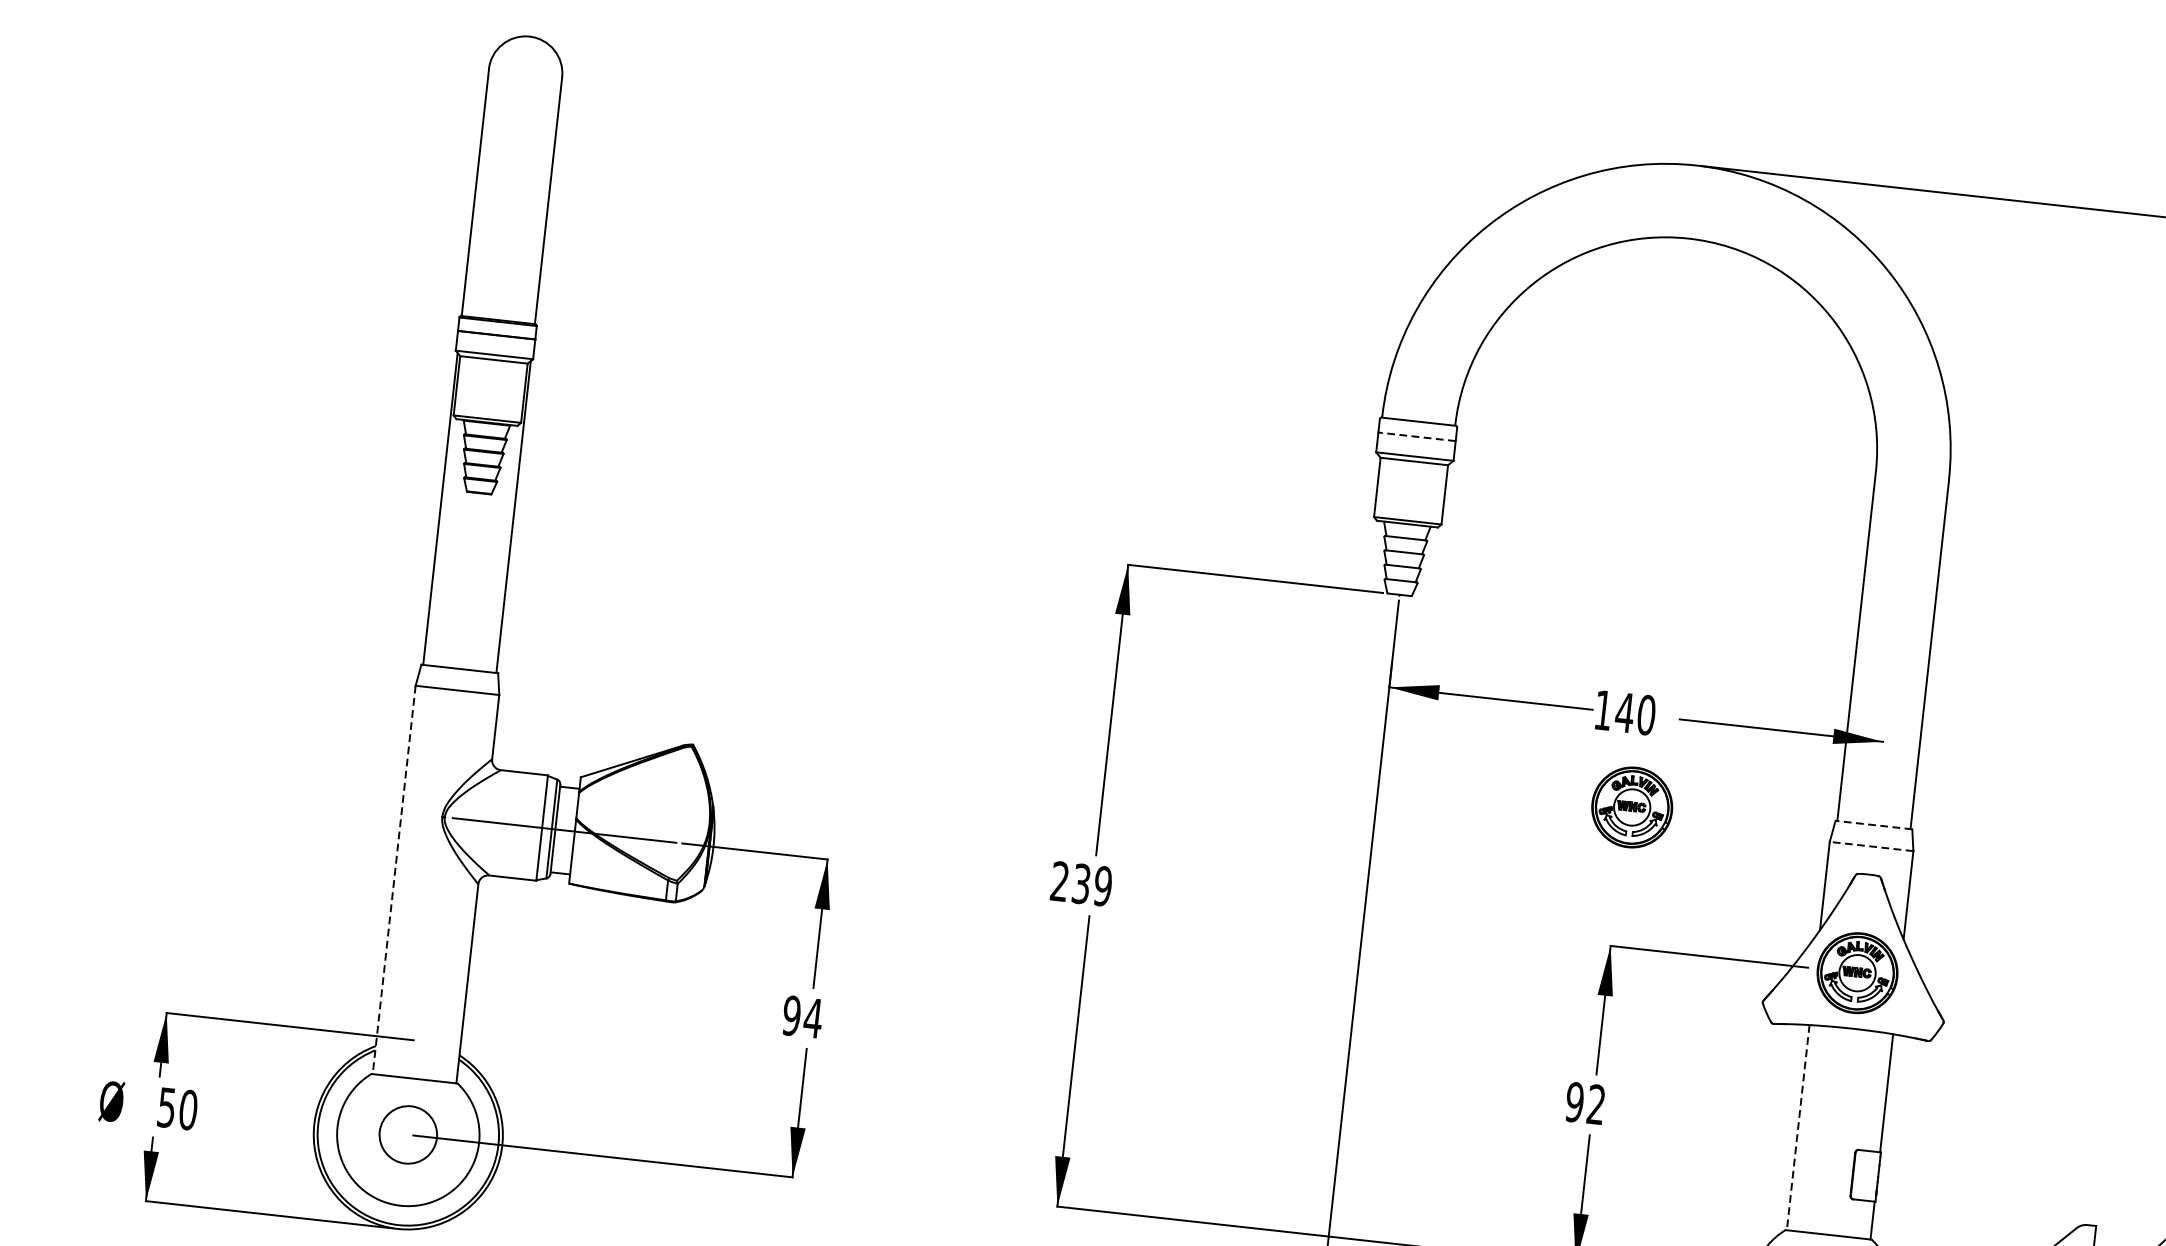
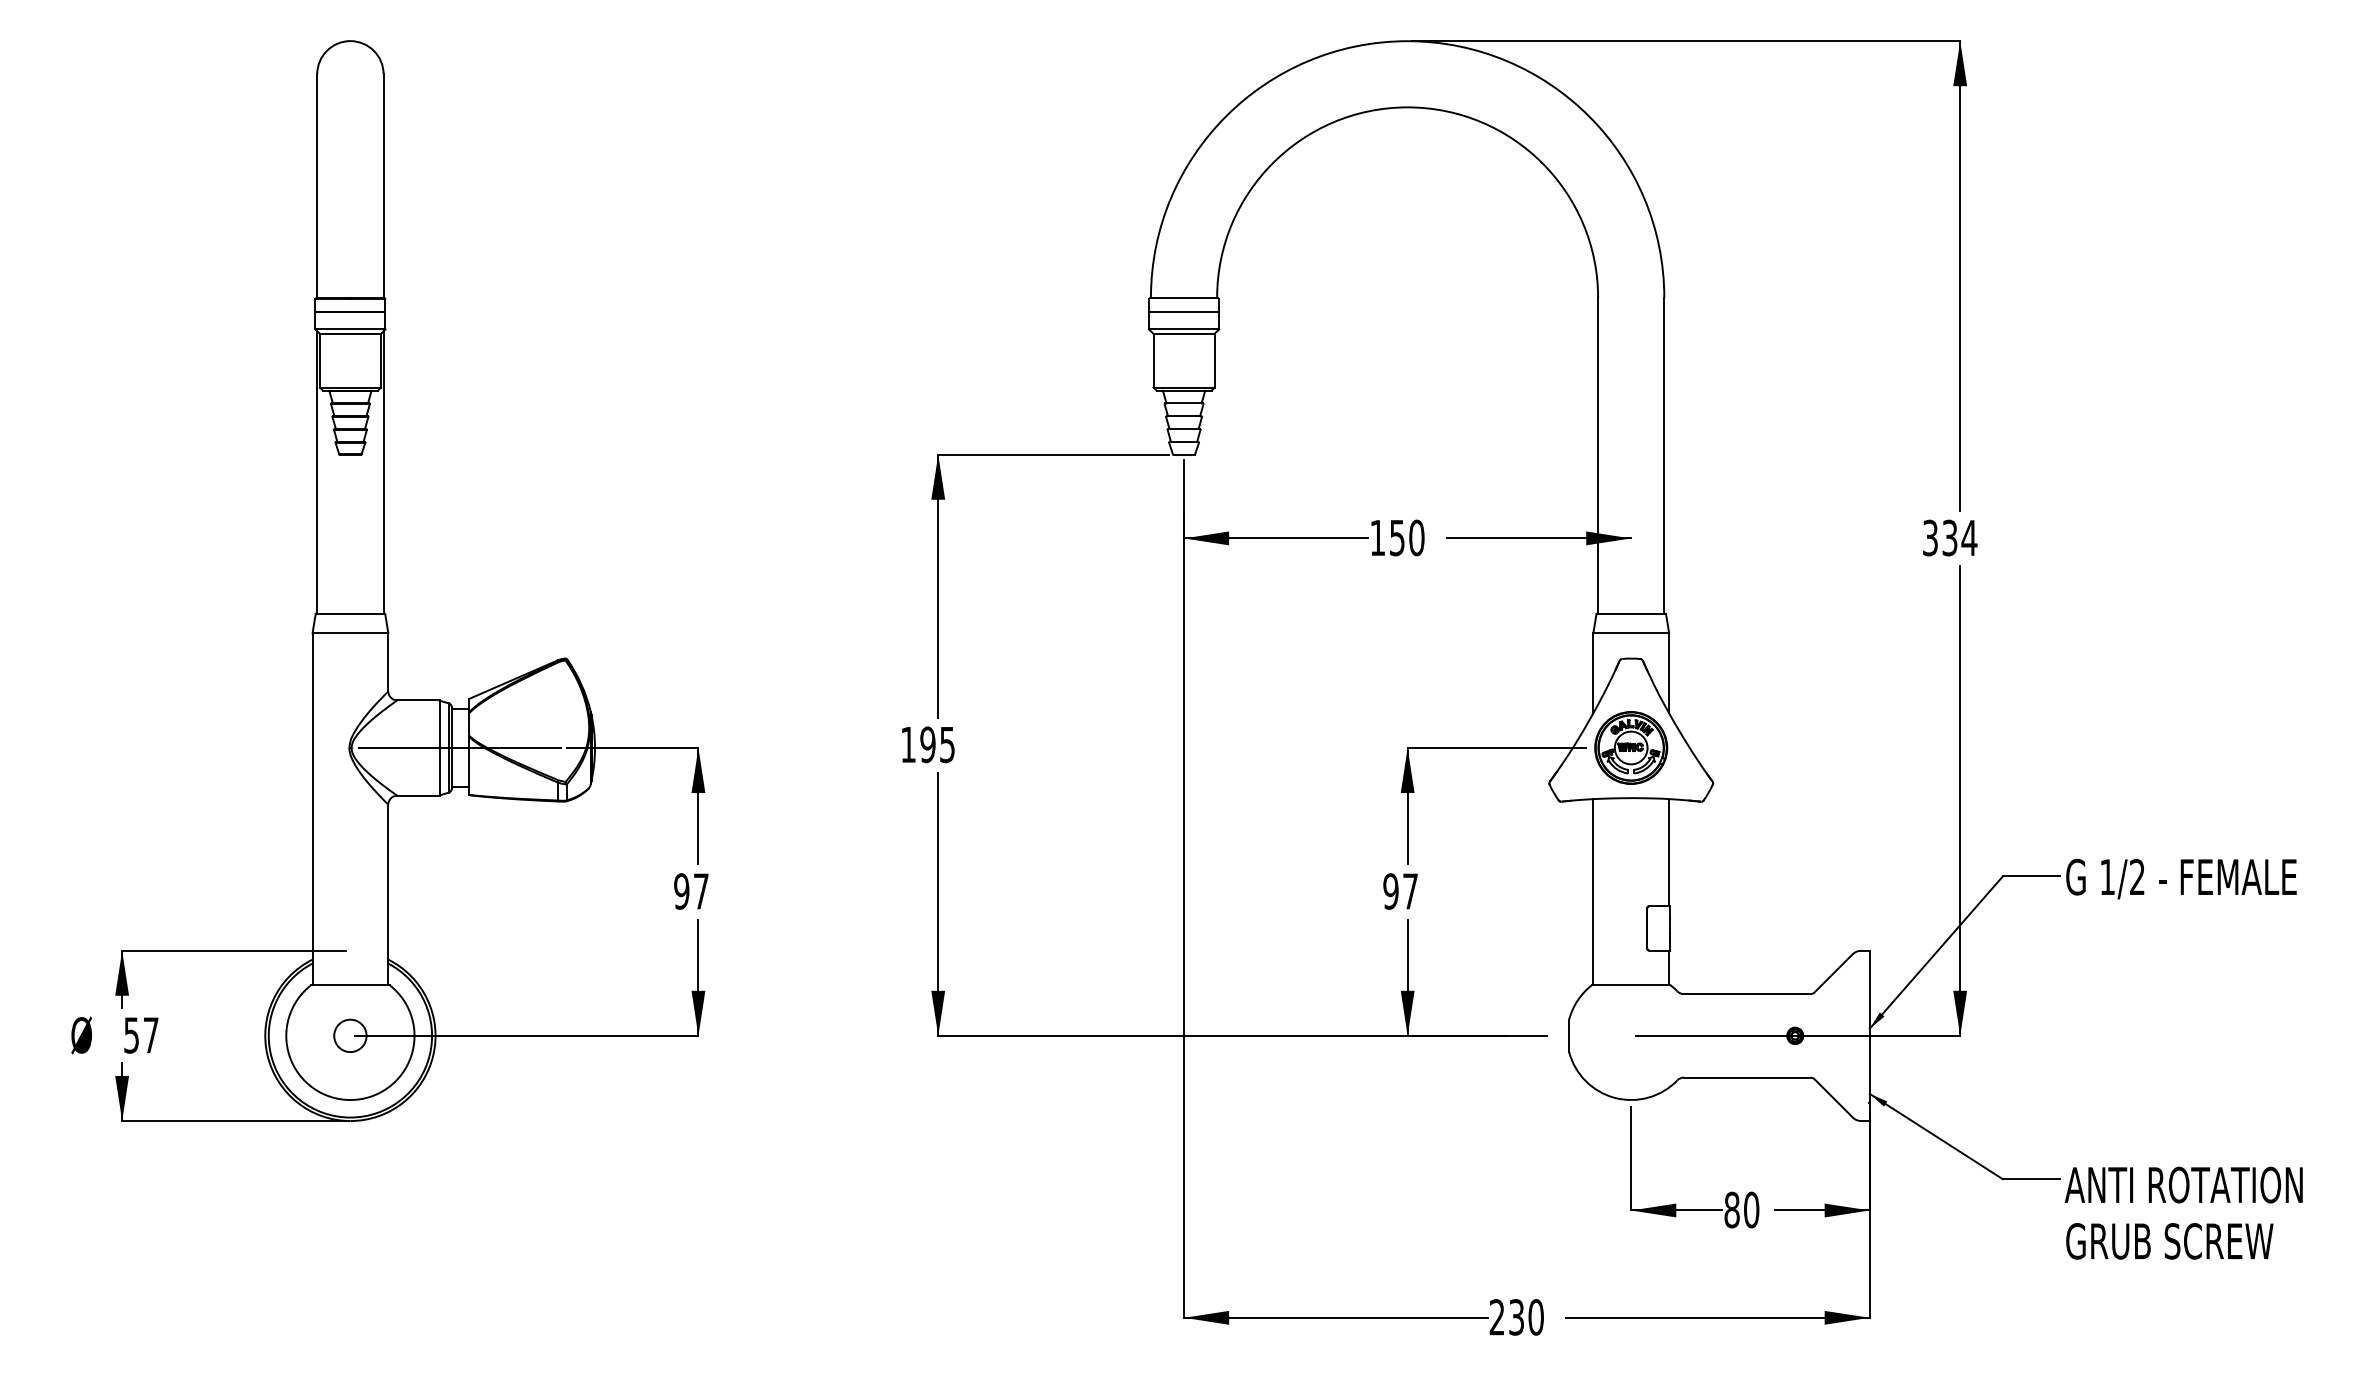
line: (1416, 436) -> (1183, 311), dashed -> solid
text: (1625, 713) -> (1397, 538), 140 -> 150
part: (1632, 806) -> (1413, 621), removed
line: (1874, 824) -> (1631, 613), dashed -> solid
line: (1871, 846) -> (1631, 633), dashed -> solid
line: (394, 880) -> (312, 809), dashed -> solid
text: (1082, 883) -> (928, 744), 239 -> 195
text: (813, 1018) -> (701, 891), 94 -> 97
text: (1596, 1104) -> (1410, 891), 92 -> 97
text: (187, 1110) -> (150, 1035), 50 -> 57
line: (1798, 1128) -> (1593, 892), dashed -> solid
circle: (408, 1134) -> (350, 1035), size x0.62

